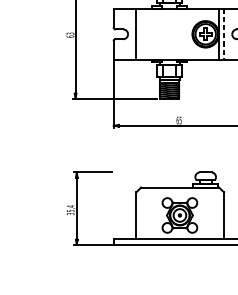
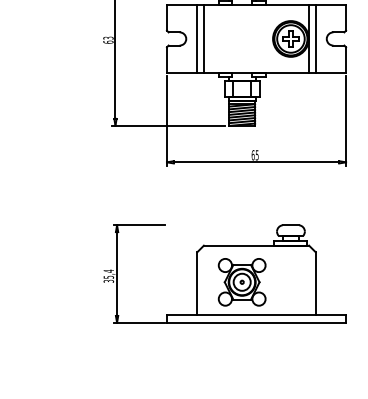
line: (140, 33) -> (203, 38), added
line: (223, 34) -> (315, 39), dashed -> solid
part: (179, 215) -> (241, 282), moved

